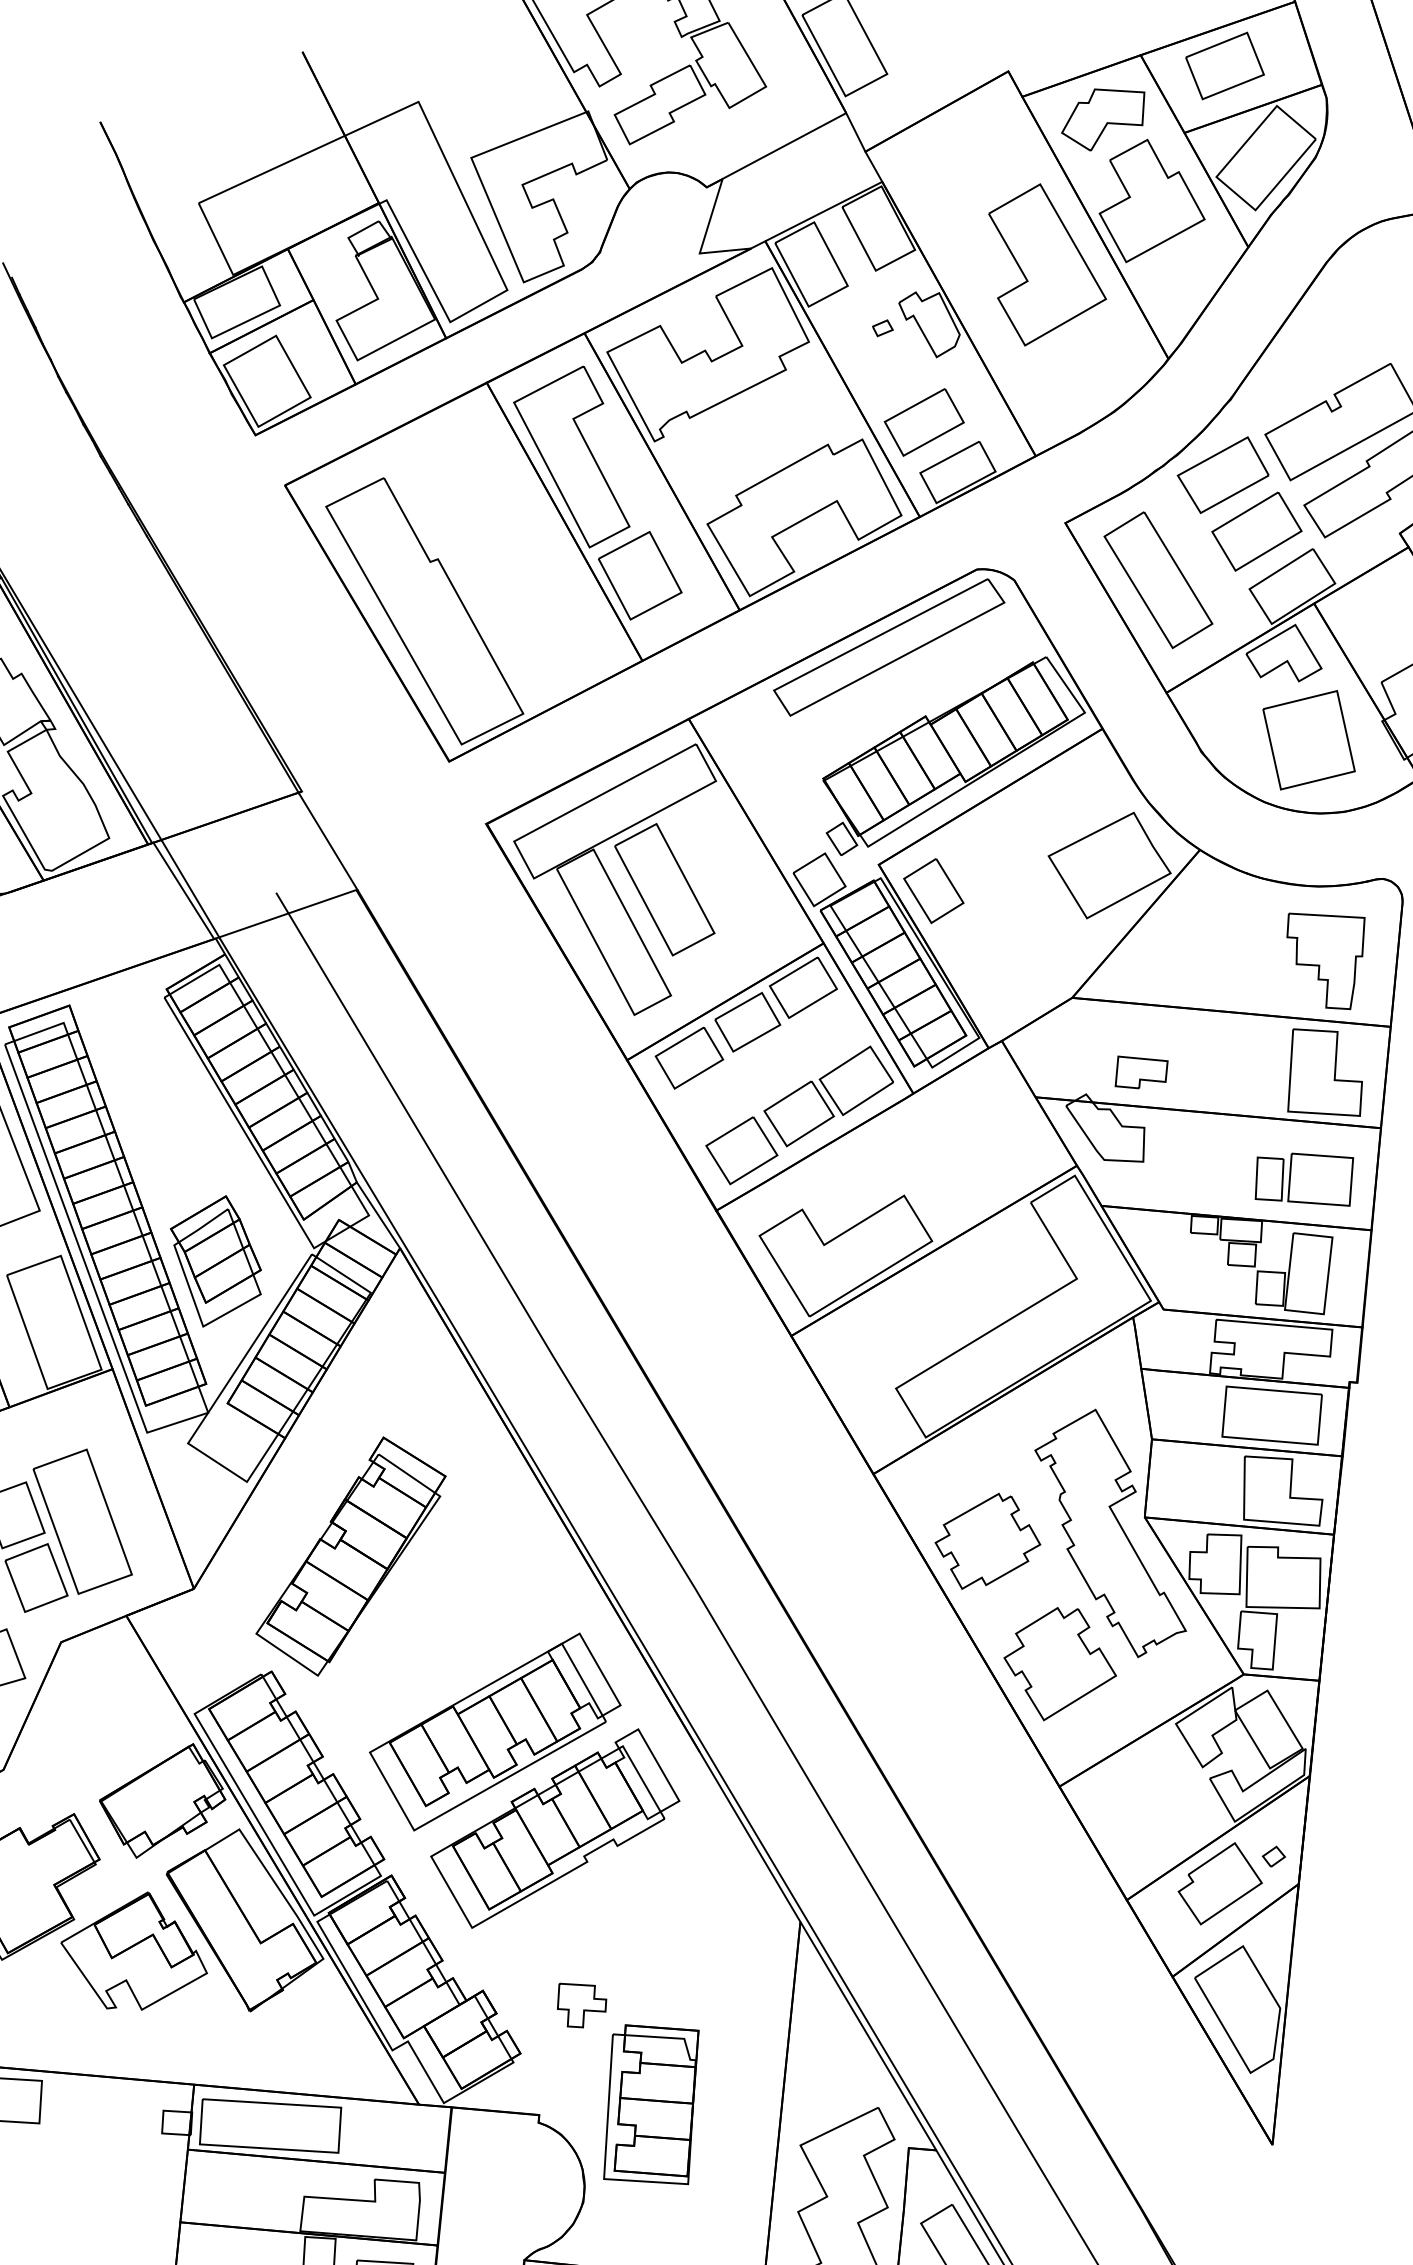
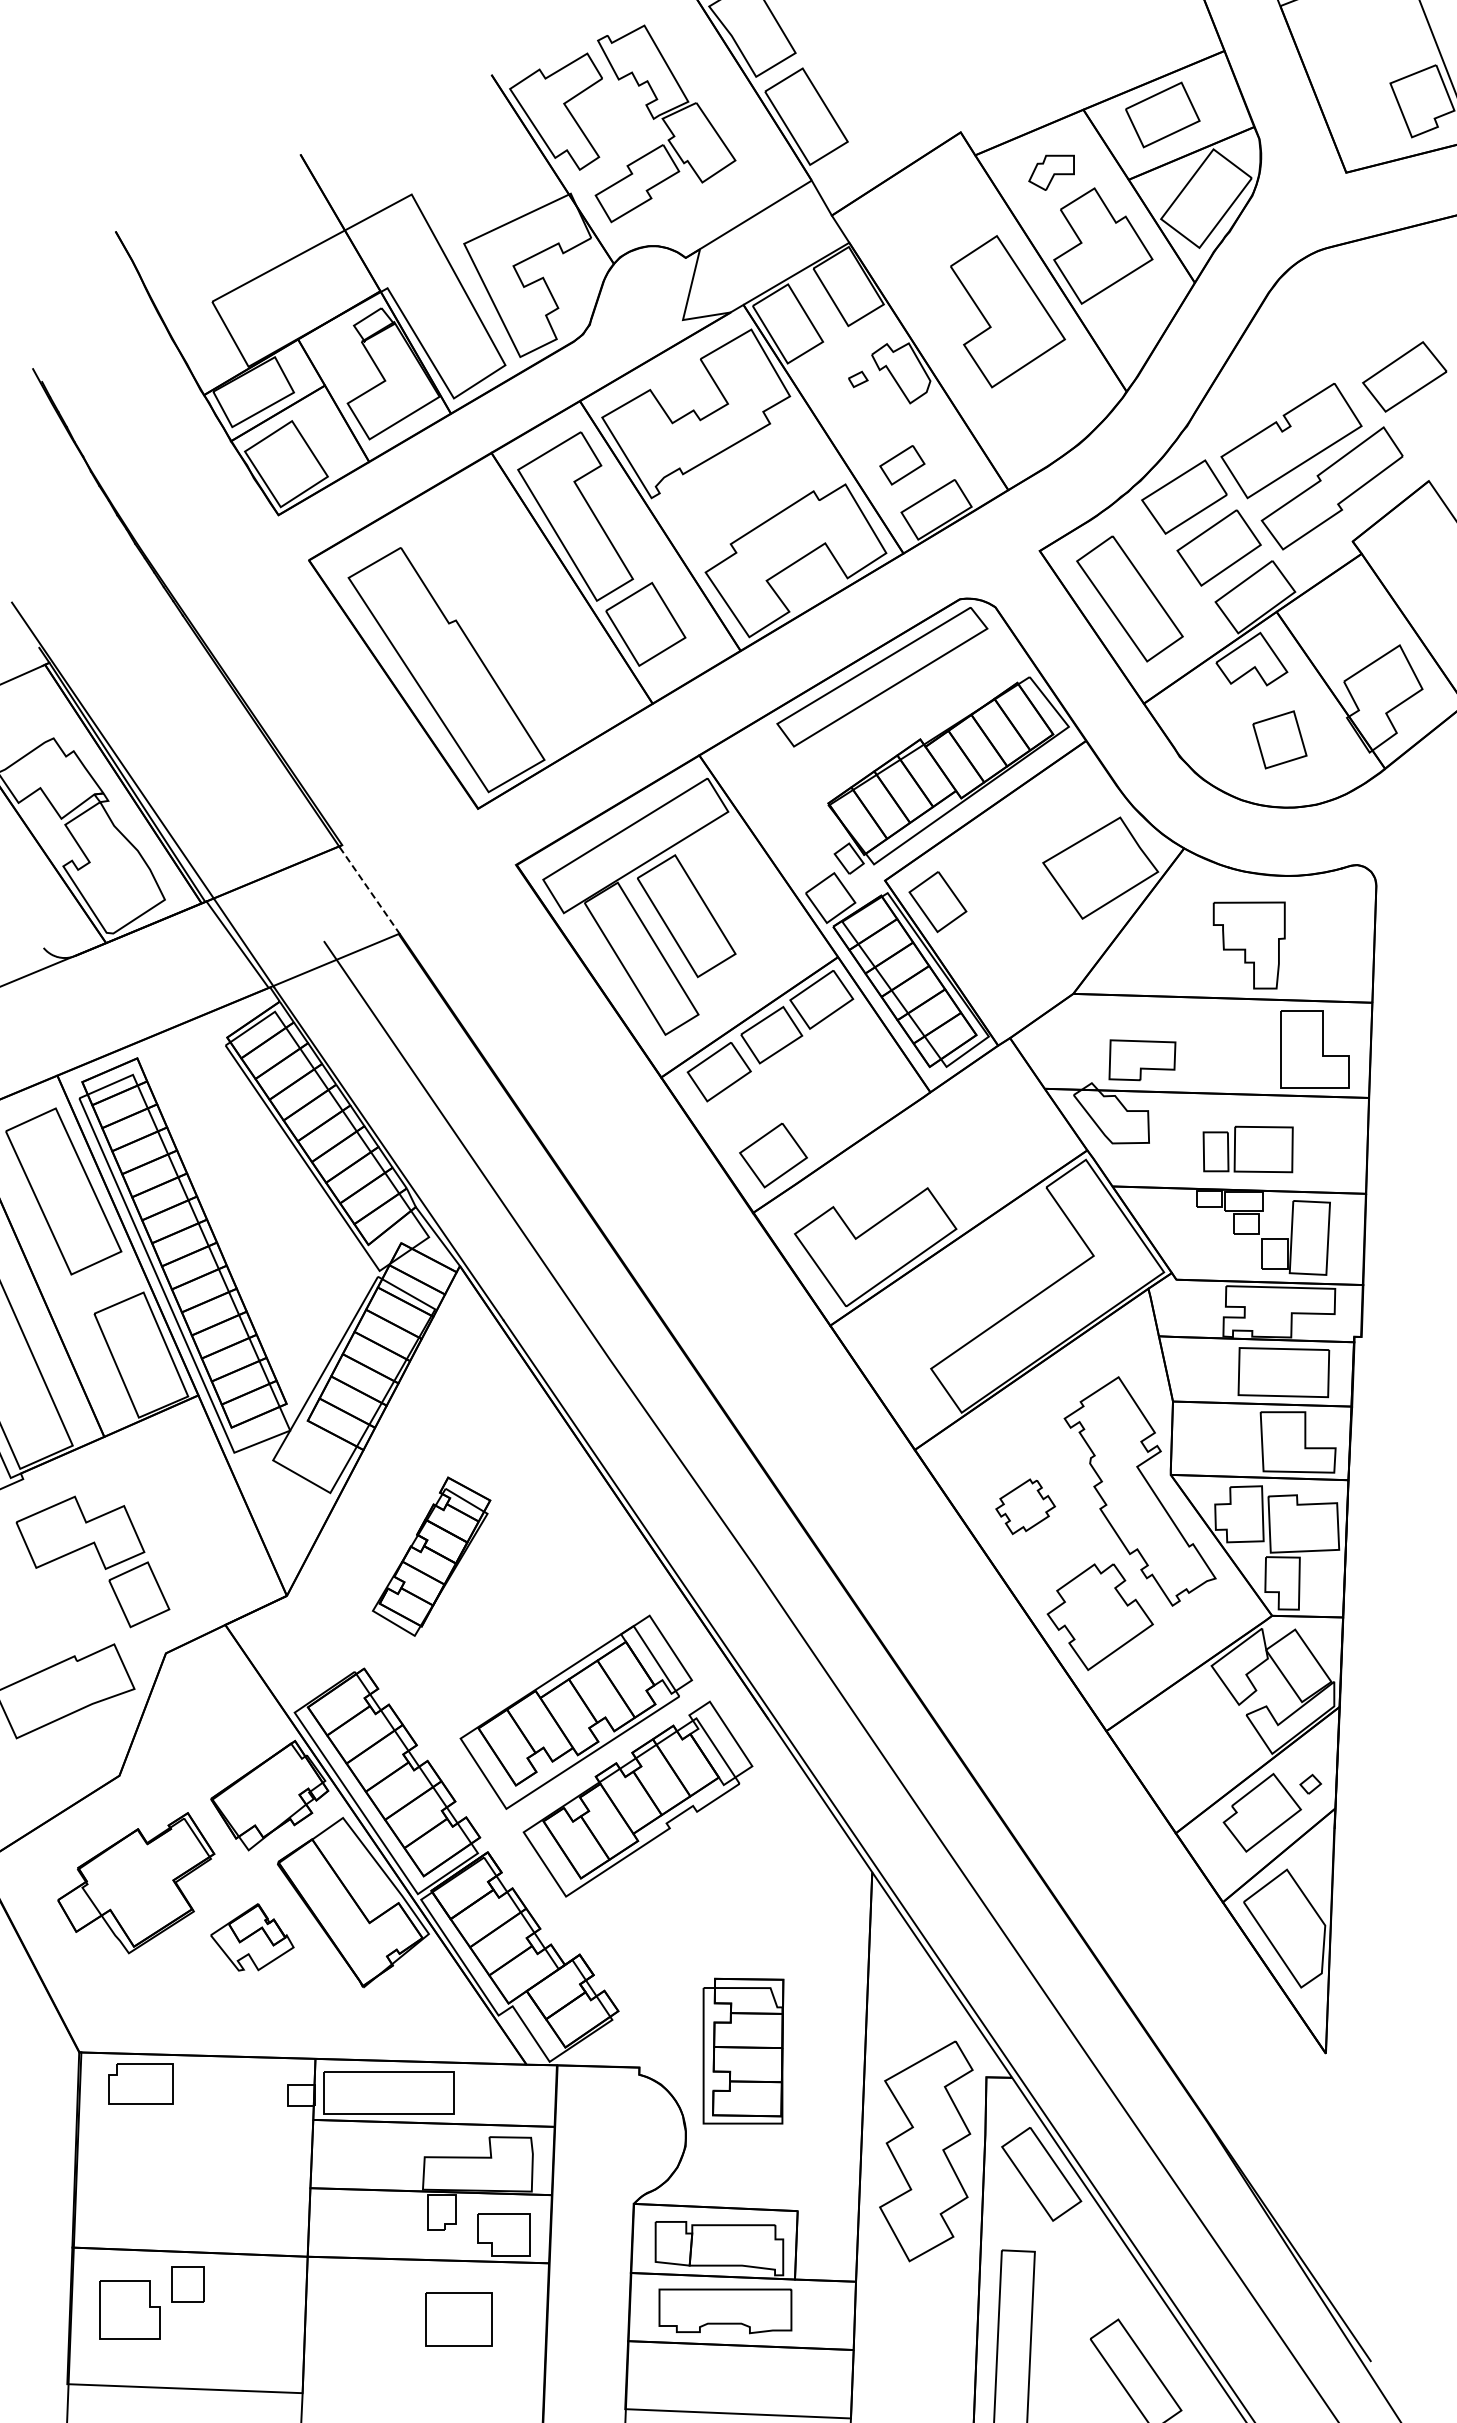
part: (1102, 120) -> (1051, 172), size x0.6
part: (924, 422) -> (902, 465), size x0.6
part: (1308, 739) -> (1279, 739), size x0.6
line: (328, 841) -> (369, 890), solid -> dashed
part: (1323, 961) -> (1248, 945), moved
part: (1141, 1073) -> (1142, 1060), size x1.4
part: (828, 1096) -> (851, 1099), removed
part: (1303, 1178) -> (1247, 1149), moved
part: (215, 1260) -> (288, 1288), removed
part: (83, 1521) -> (179, 1539), removed
part: (987, 1541) -> (1025, 1506), size x0.6
part: (350, 1556) -> (431, 1556), size x0.7
part: (134, 1951) -> (252, 1937), size x0.6
part: (581, 2006) -> (672, 1963), removed

